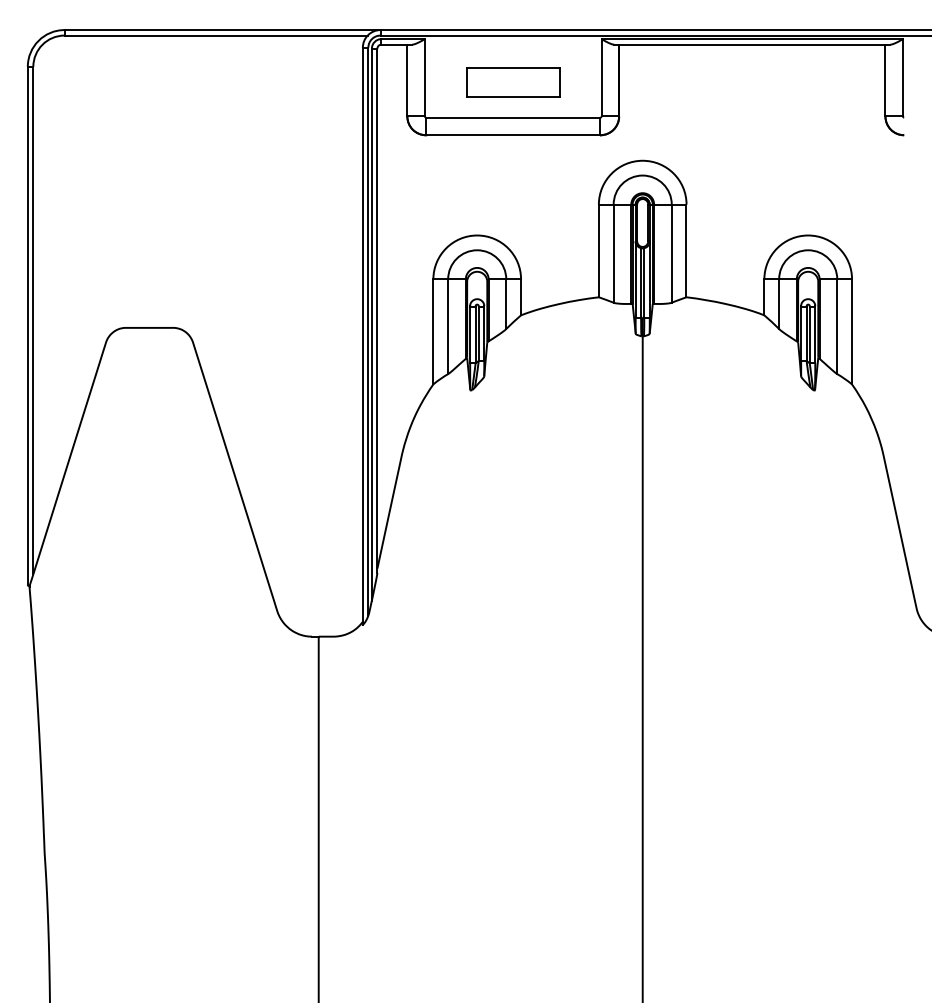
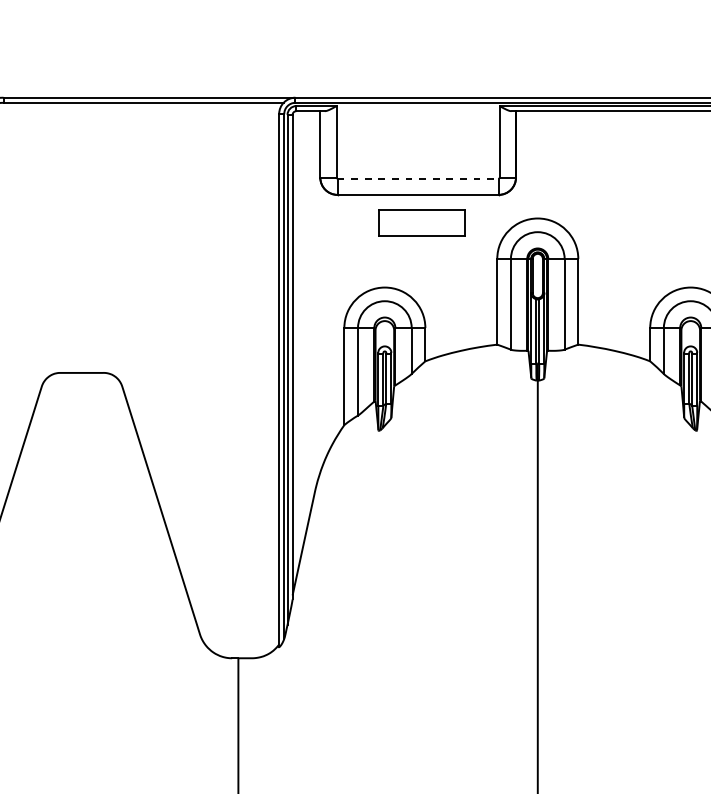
part: (513, 82) -> (422, 222), moved
line: (513, 117) -> (418, 178), solid -> dashed

